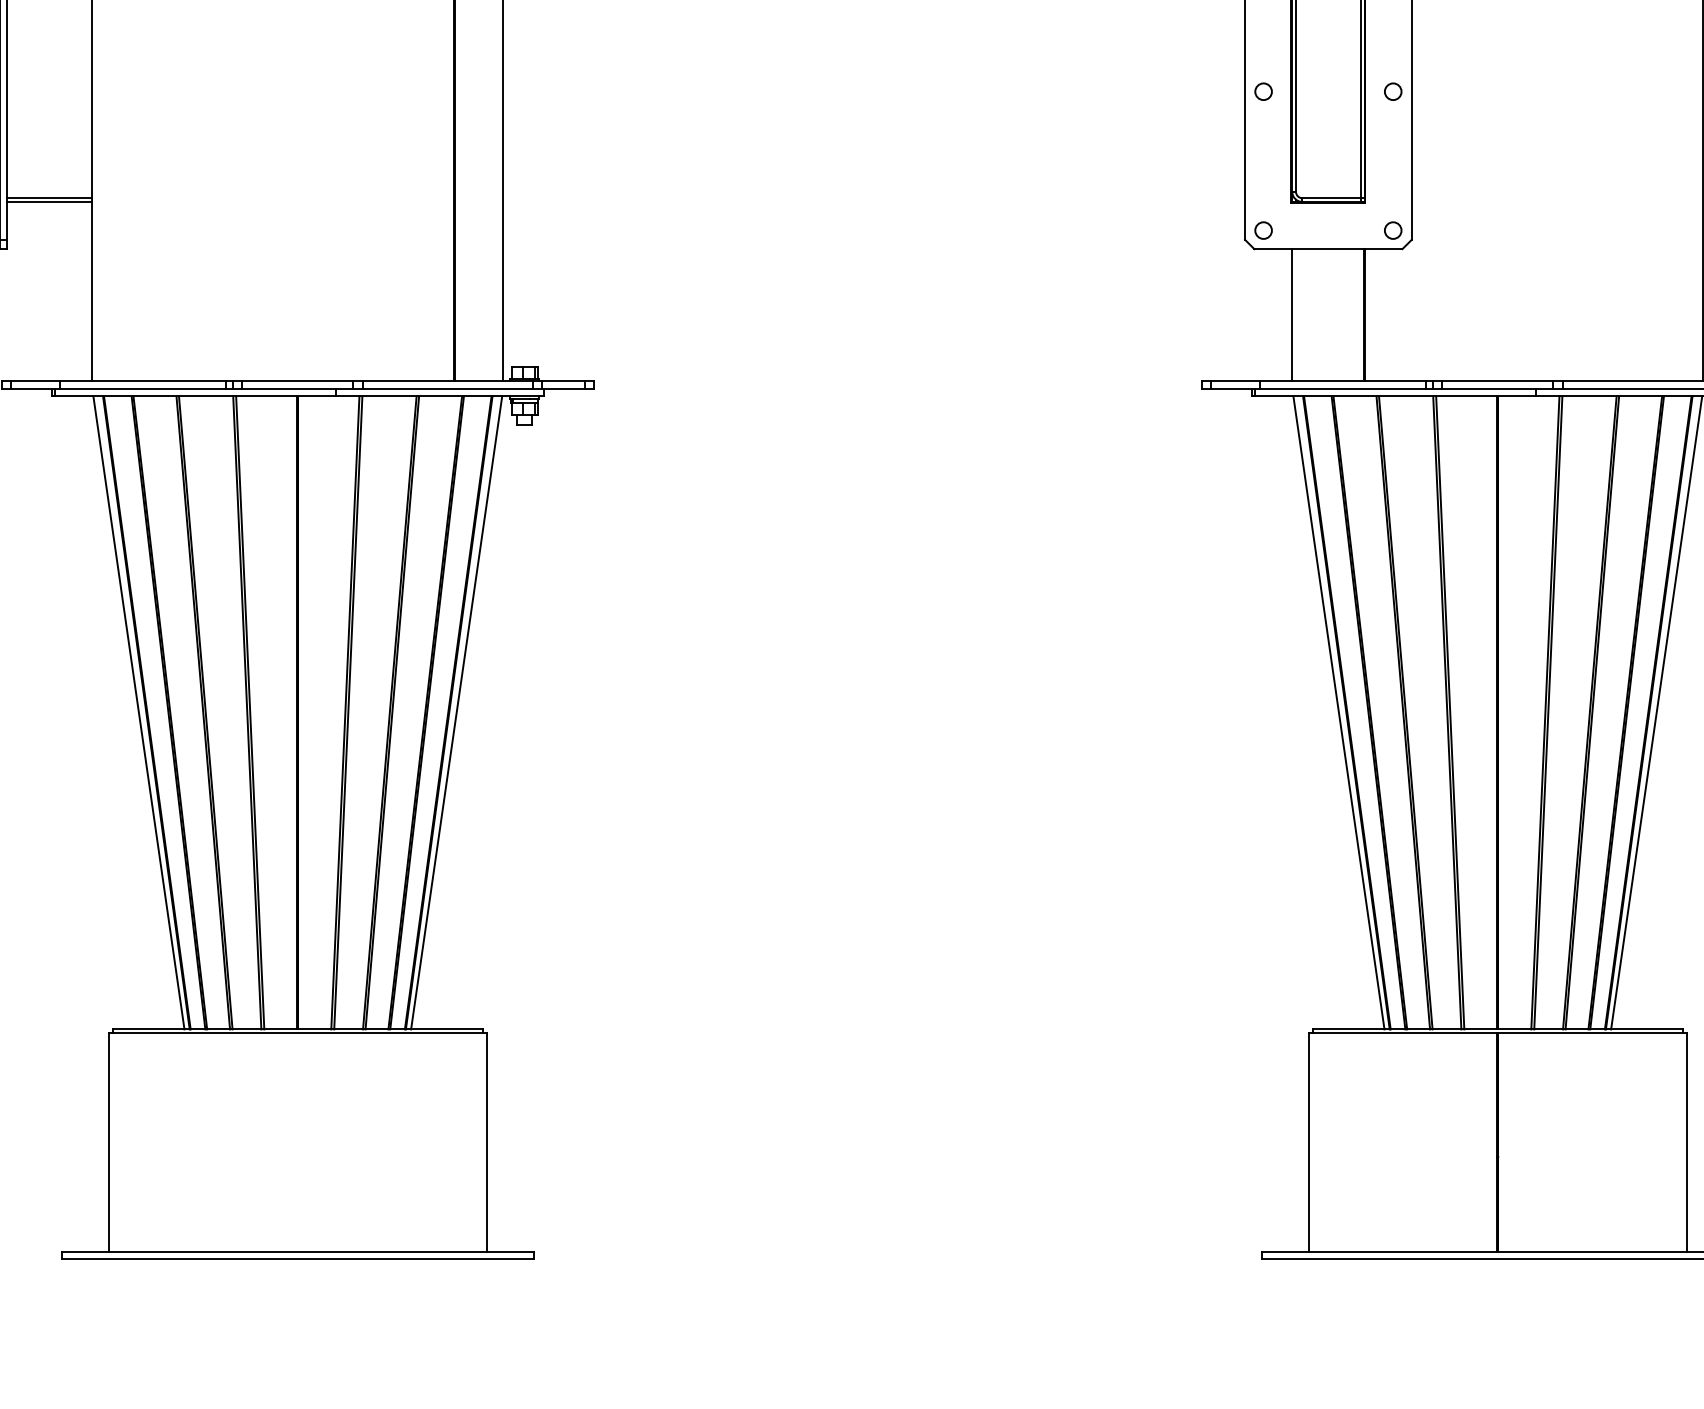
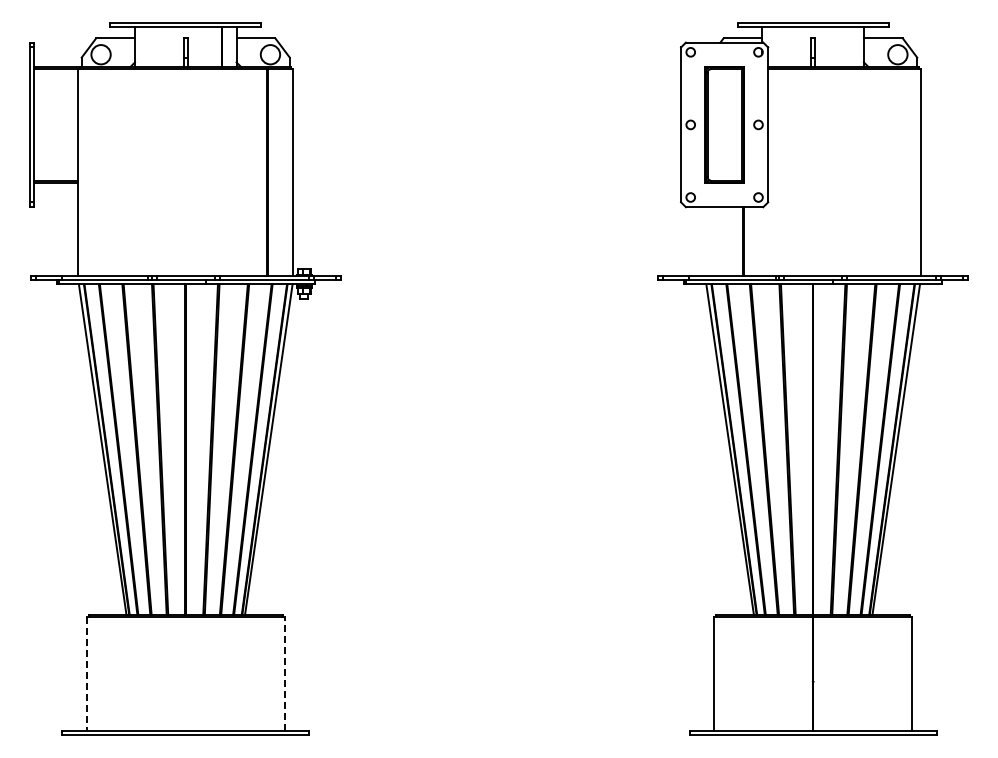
line: (1291, 314) -> (705, 241), removed
line: (486, 1140) -> (284, 673), solid -> dashed
line: (109, 1142) -> (87, 674), solid -> dashed

